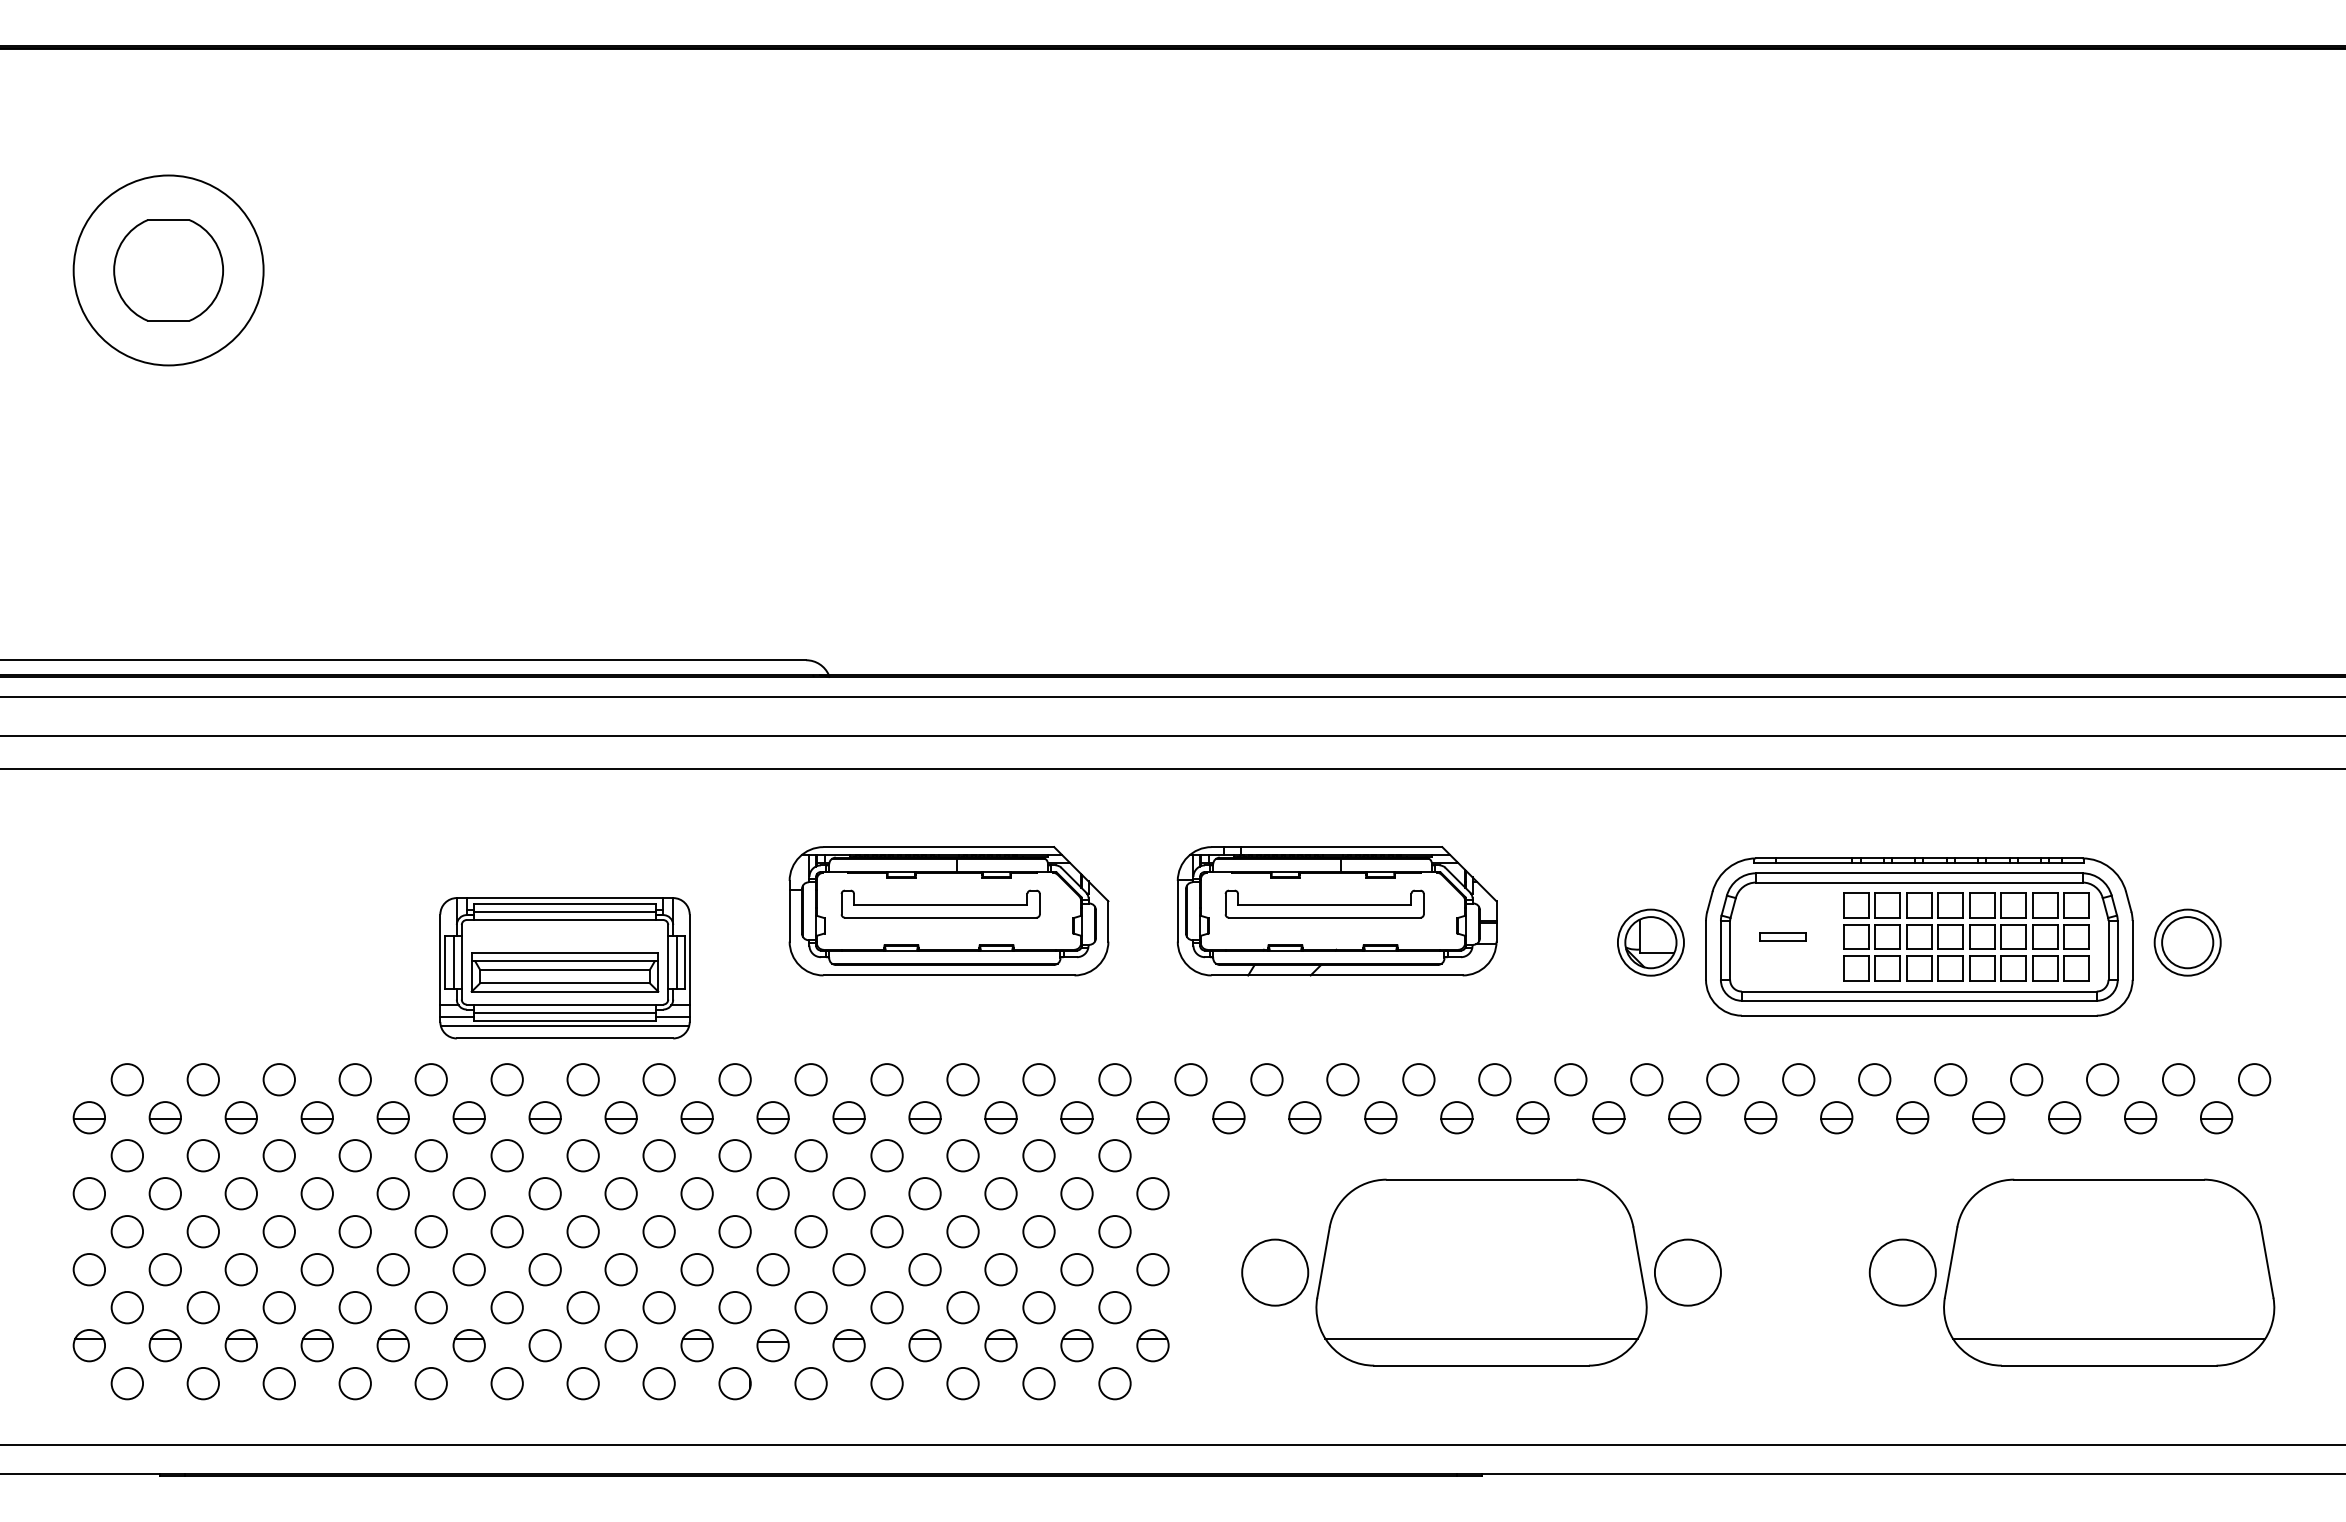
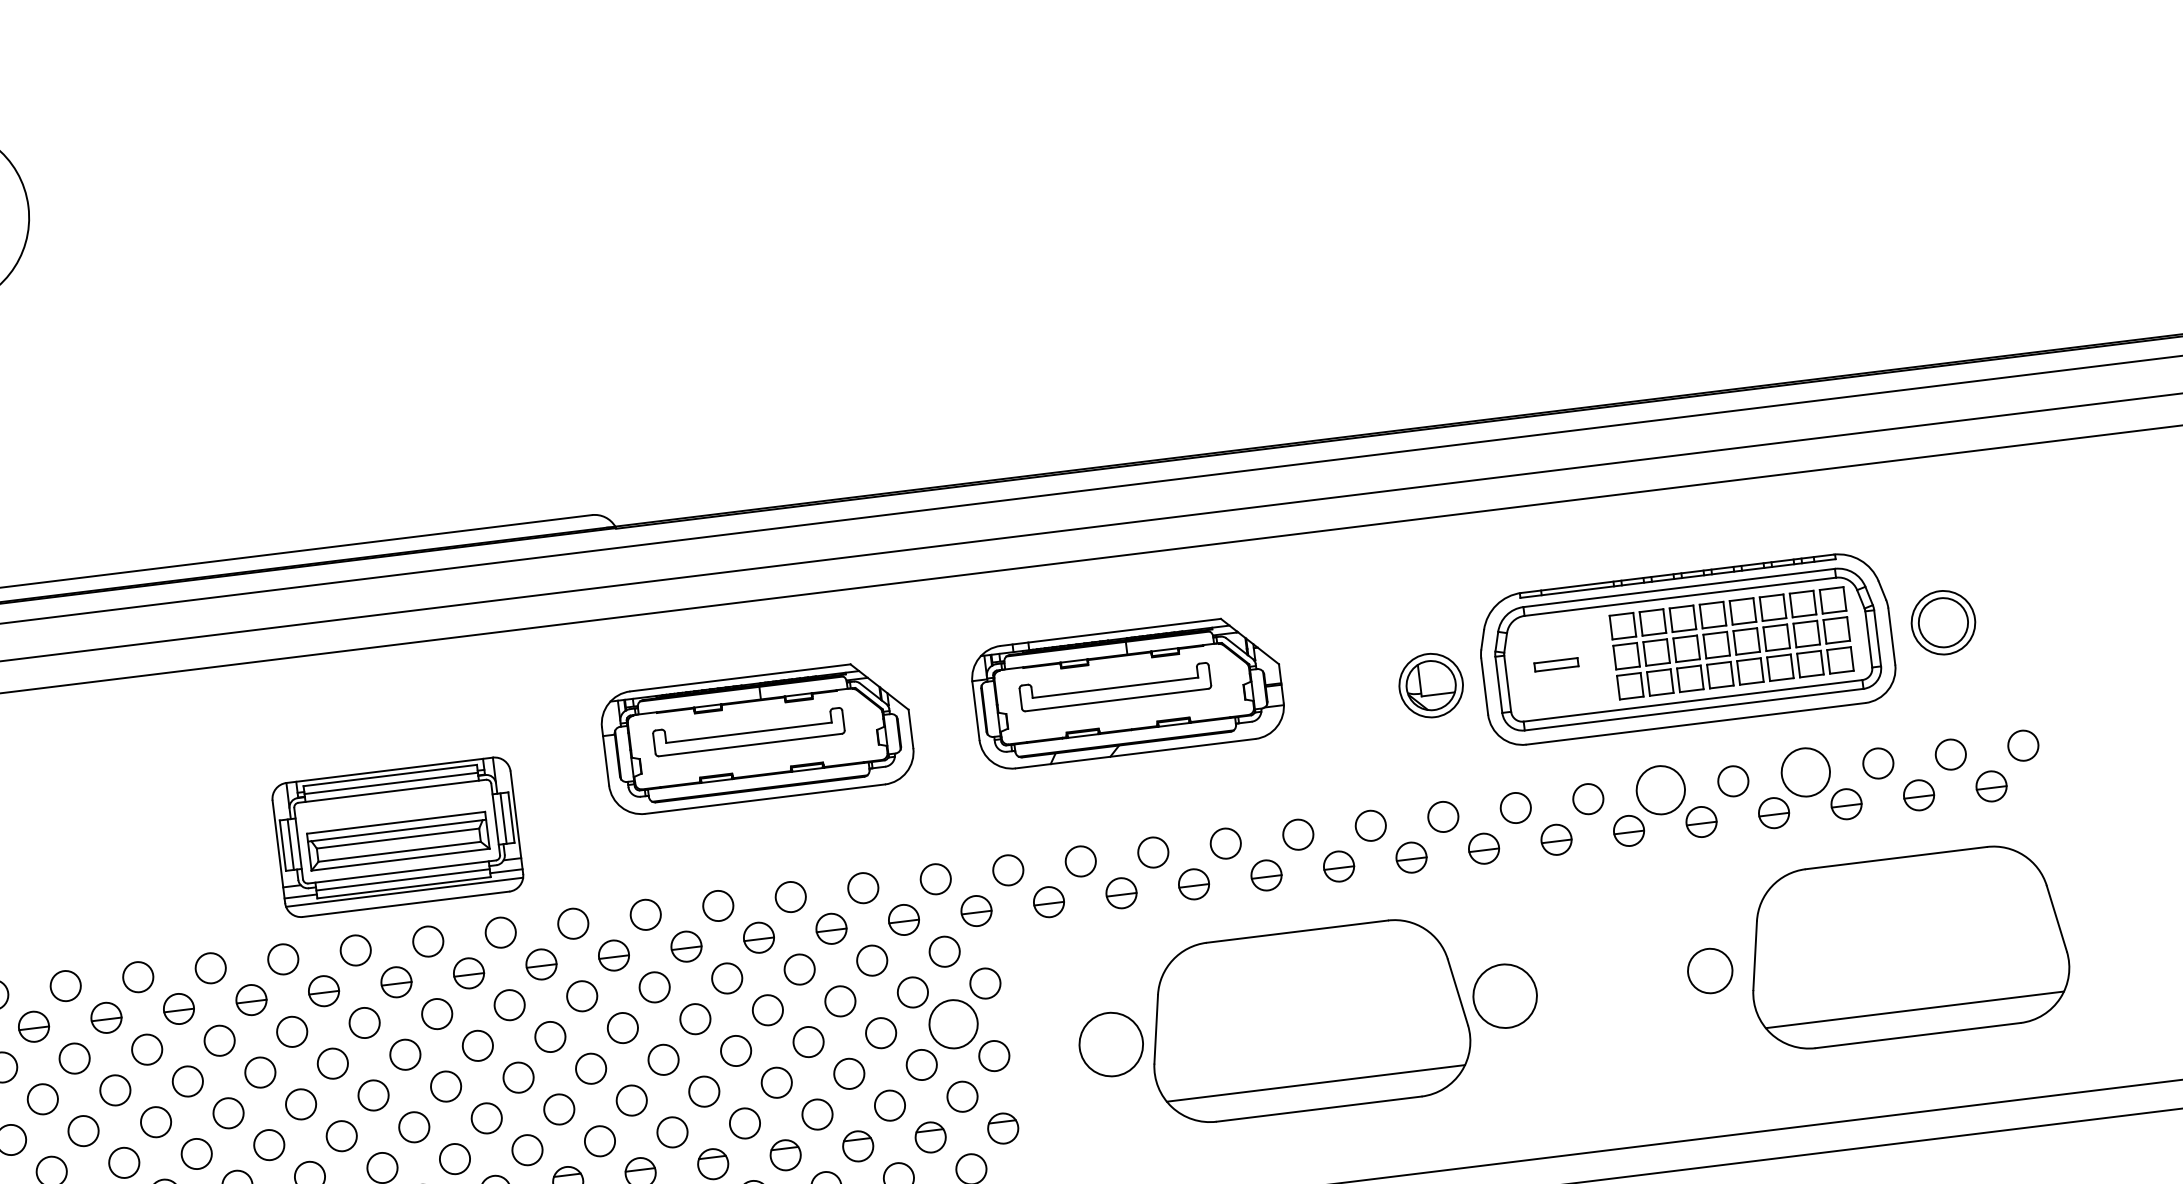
circle: (1874, 1079) -> (1660, 790), size x1.6
circle: (2026, 1079) -> (1805, 772), size x1.6
circle: (1114, 1231) -> (953, 1024), size x1.6
circle: (1902, 1272) -> (1709, 970), size x0.7

